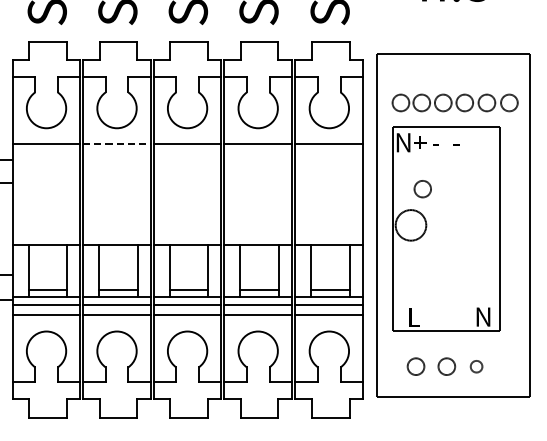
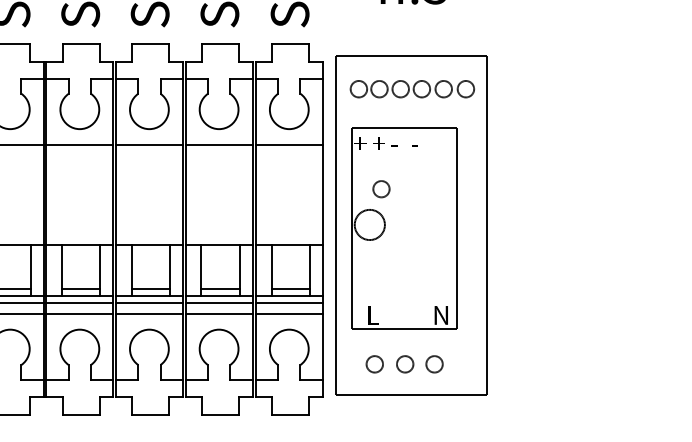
part: (454, 103) -> (411, 89), moved
text: (402, 142) -> (361, 143), N -> +
line: (117, 144) -> (80, 145), dashed -> solid
circle: (476, 366) -> (434, 364), size x1.43

